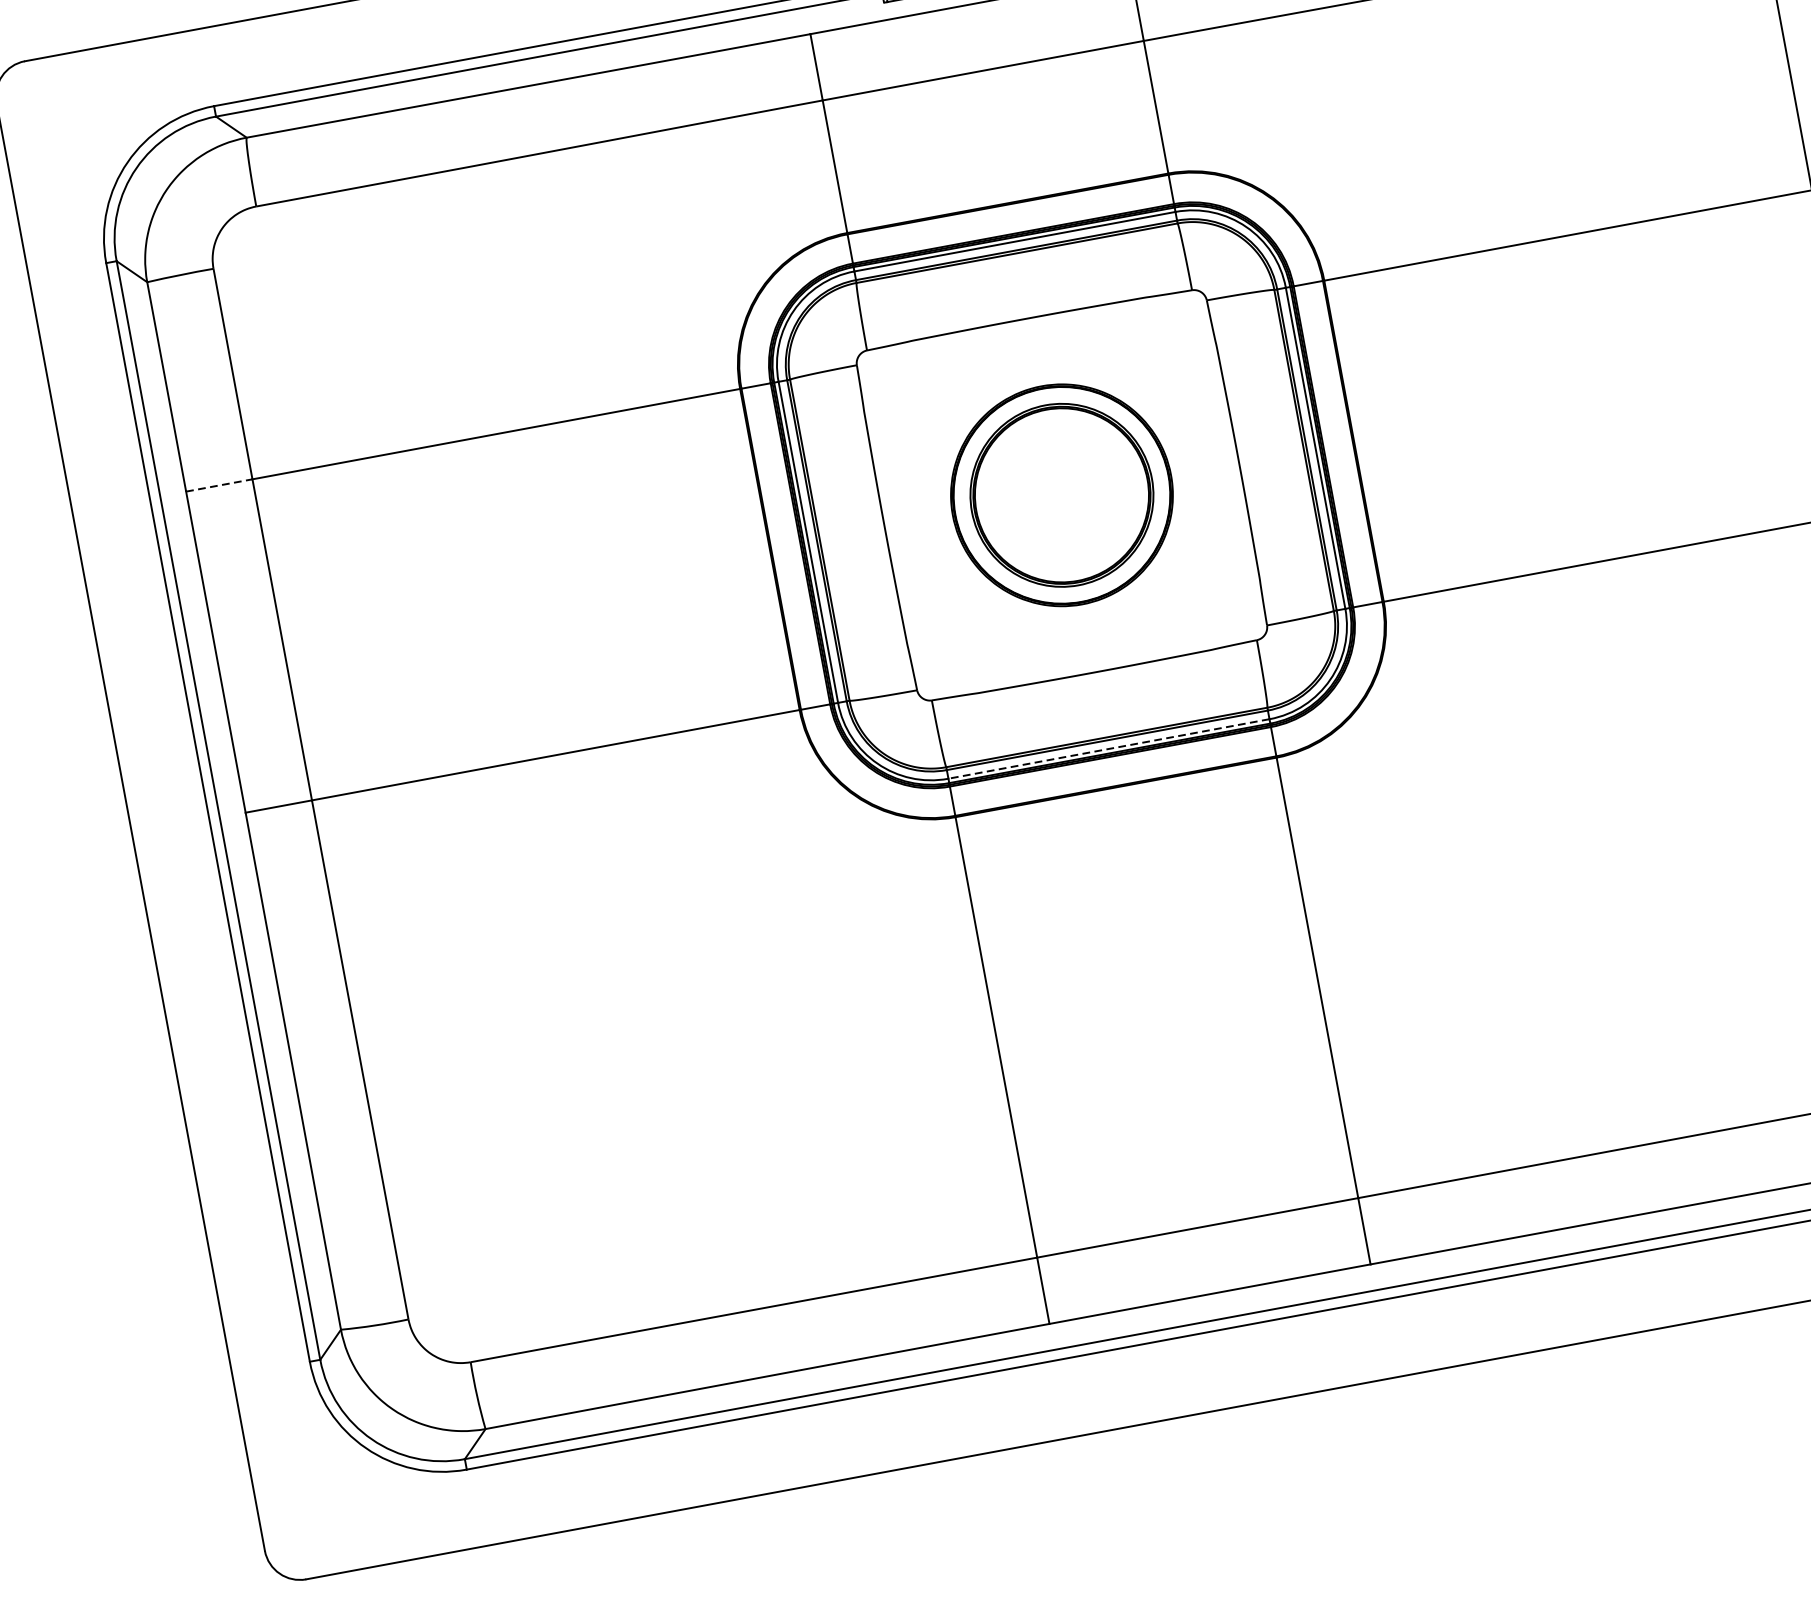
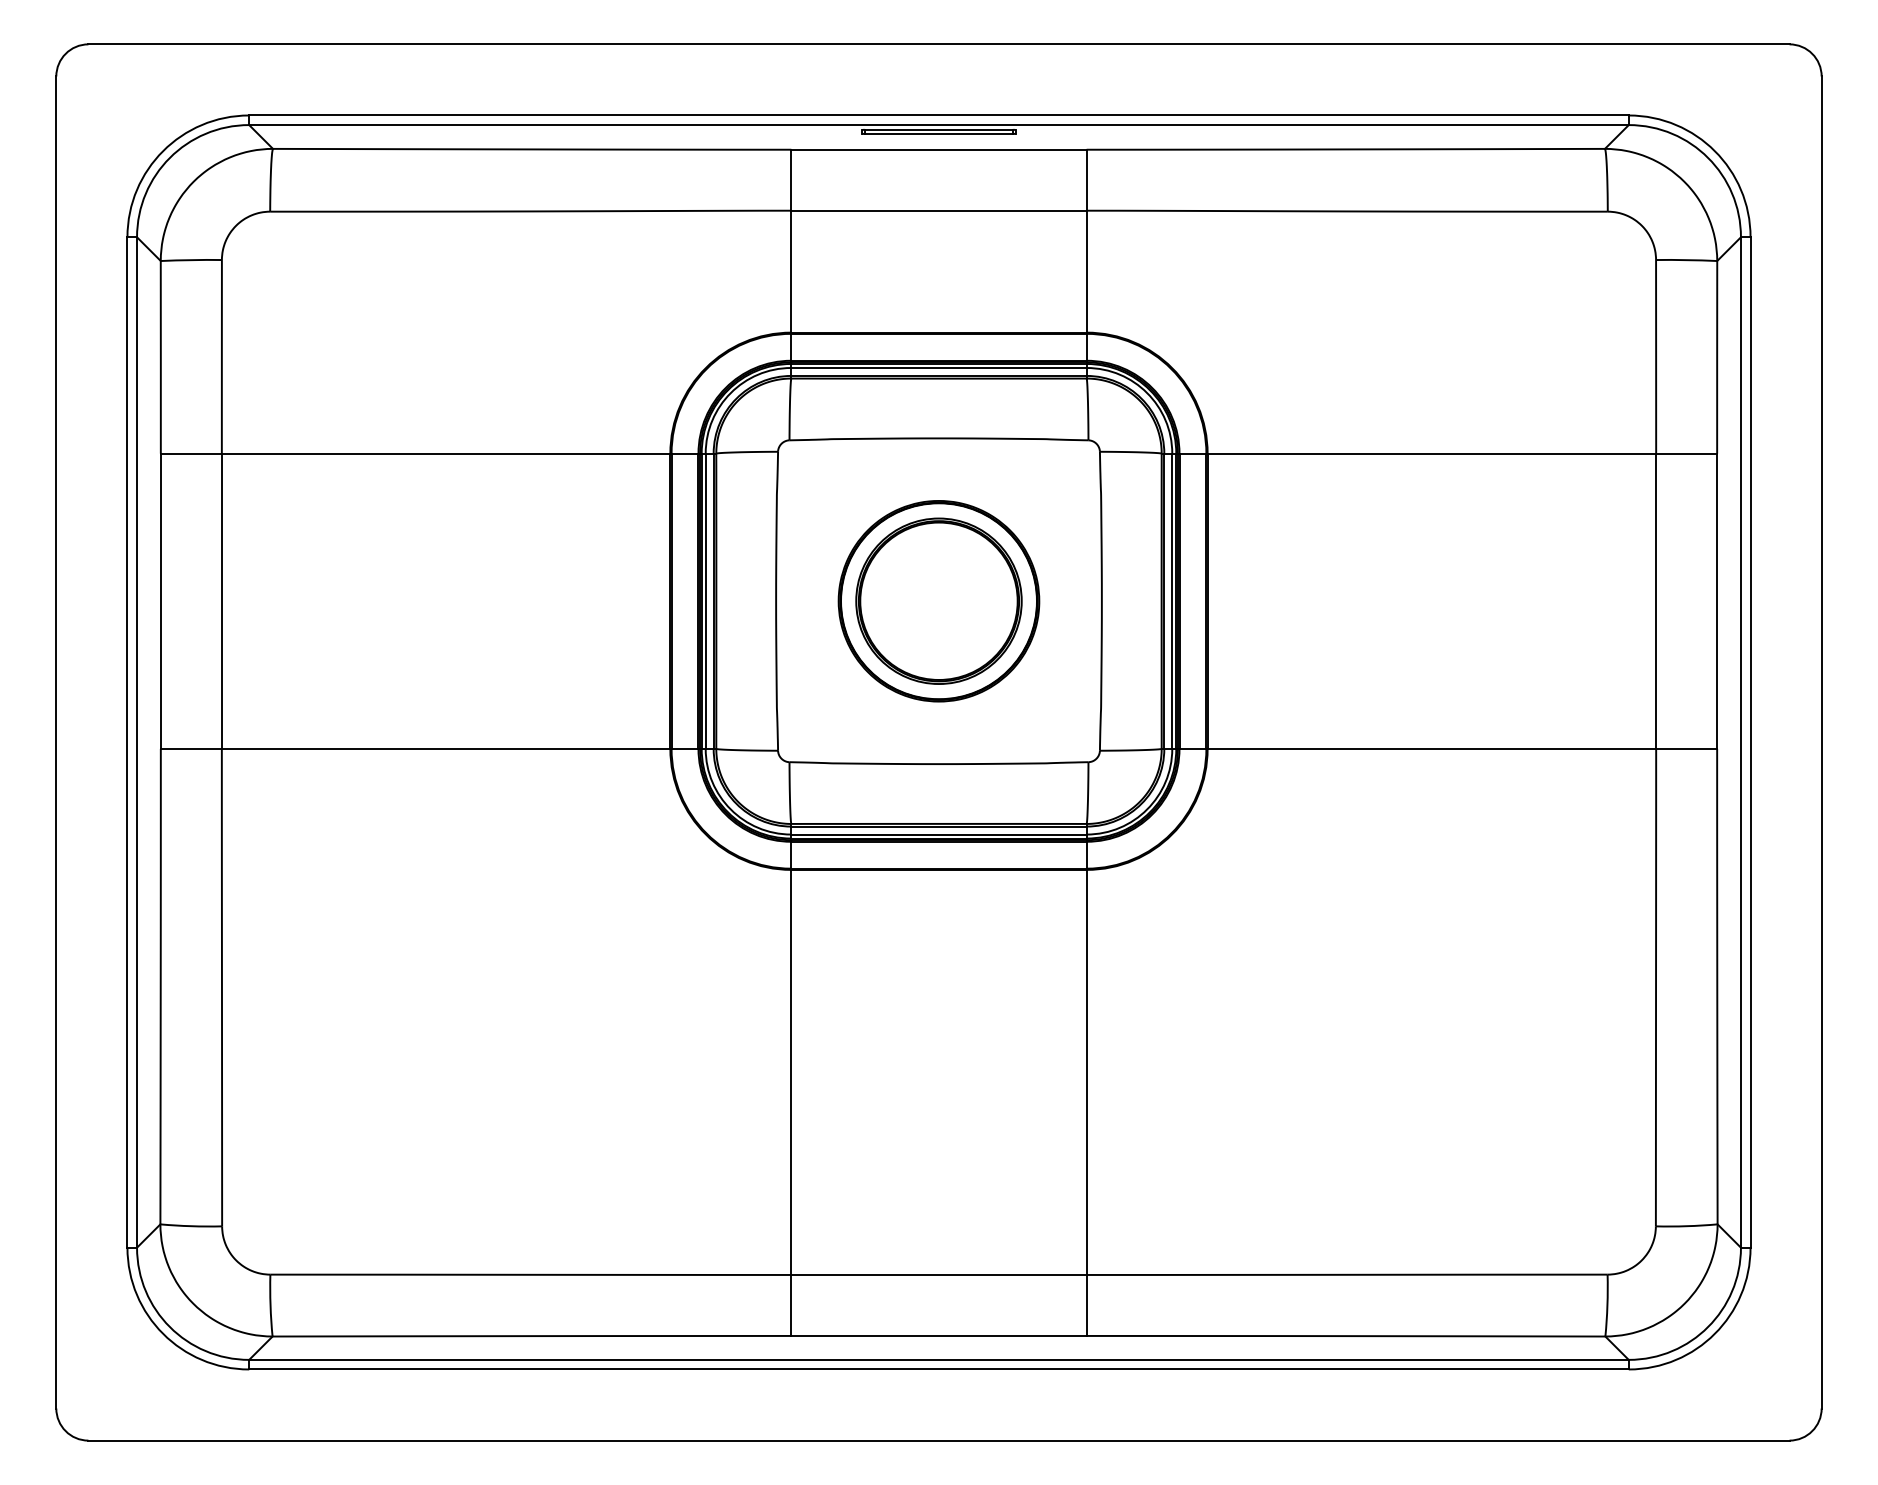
line: (219, 485) -> (191, 453), dashed -> solid
line: (1108, 749) -> (938, 834), dashed -> solid

